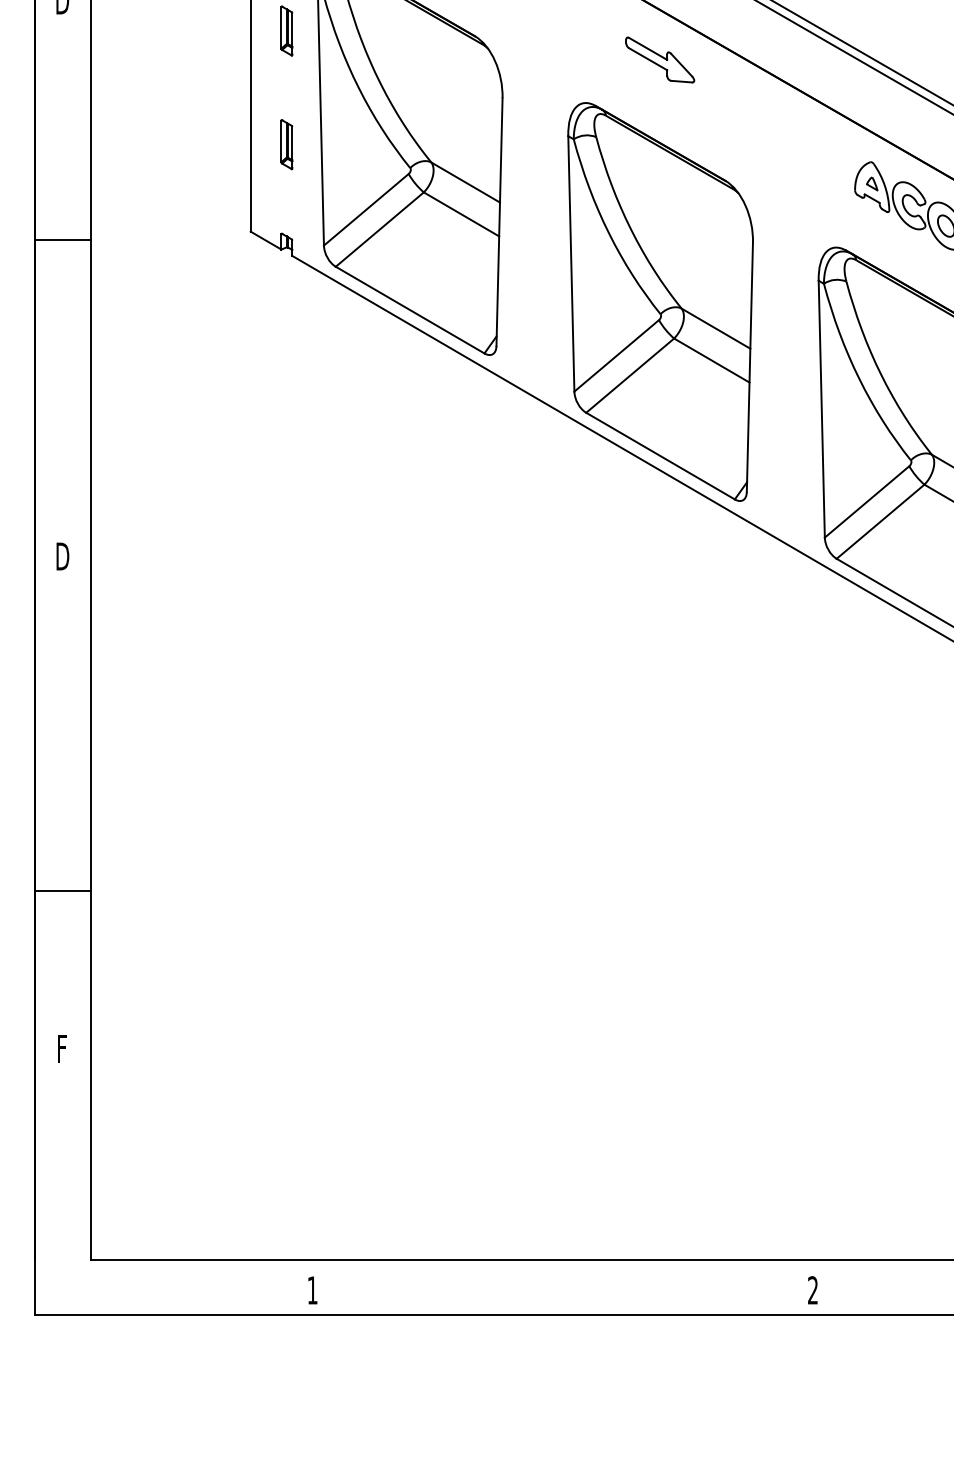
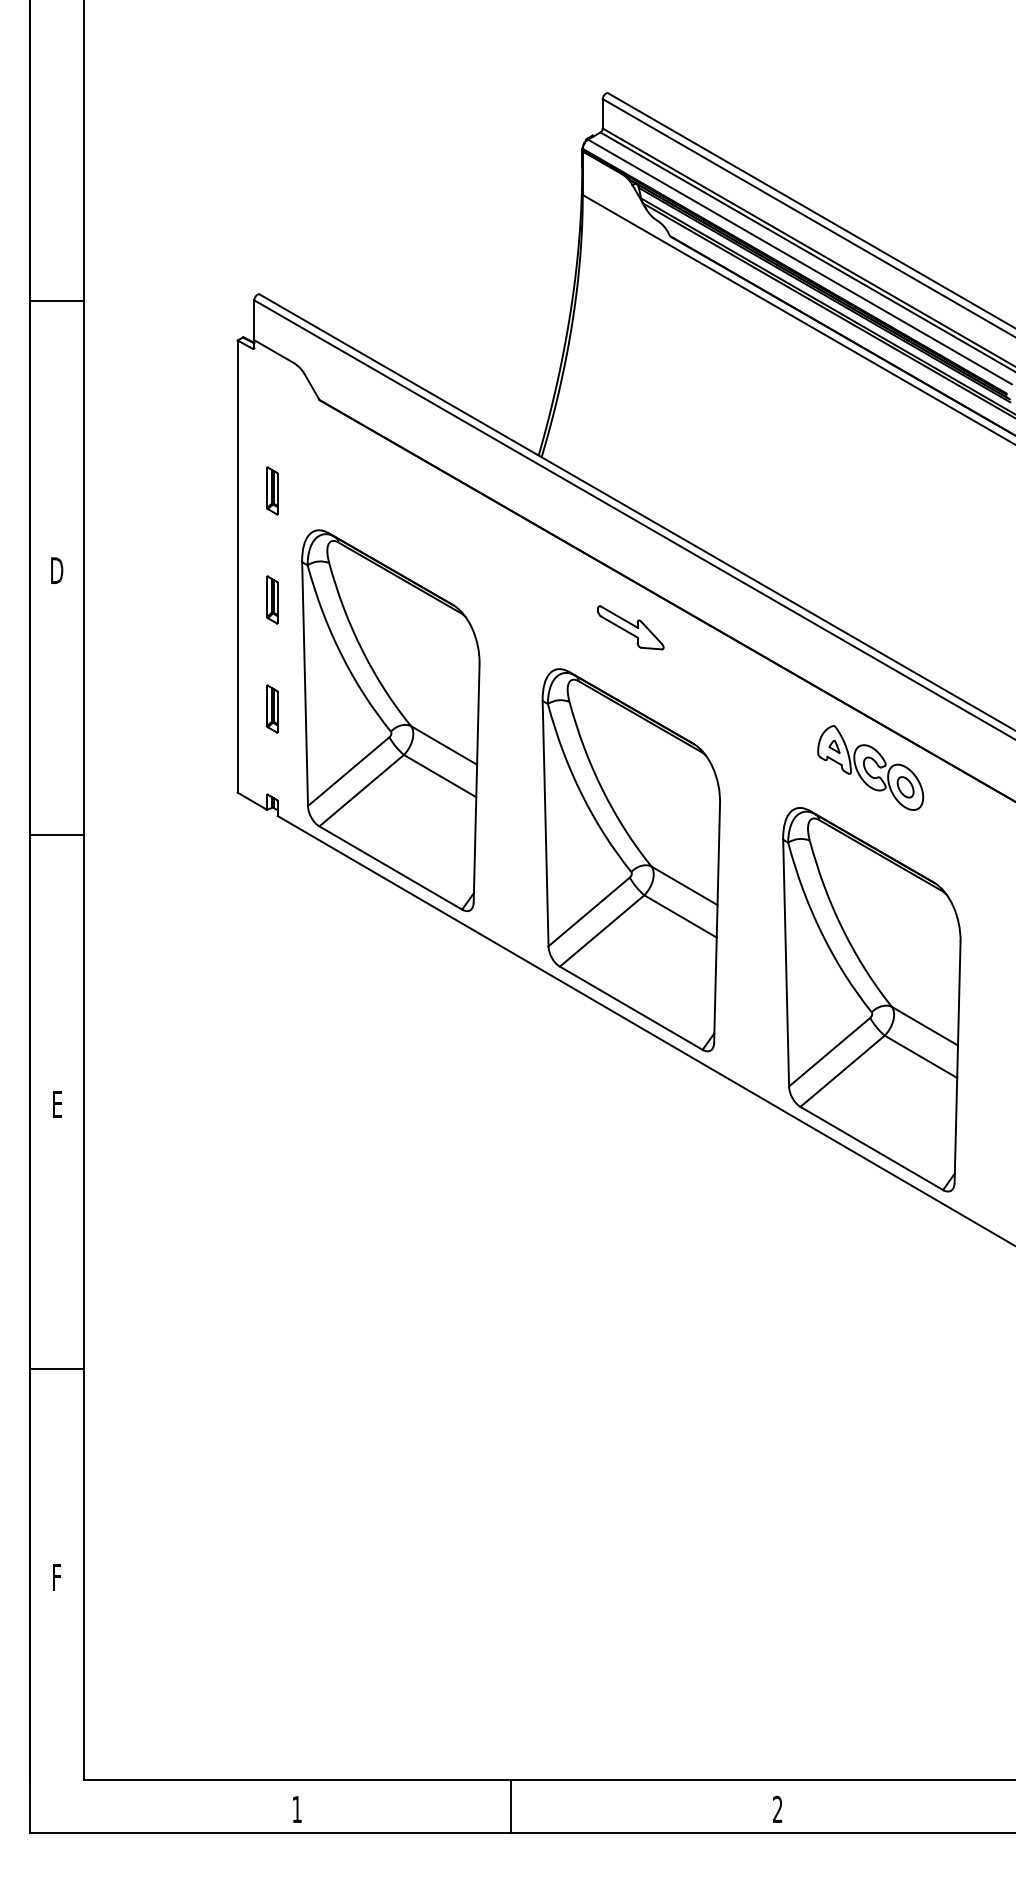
line: (62, 239) -> (56, 834), moved
text: (63, 556) -> (57, 1104), D -> E
line: (62, 890) -> (56, 1368), moved
line: (535, 1287) -> (511, 1806), added

